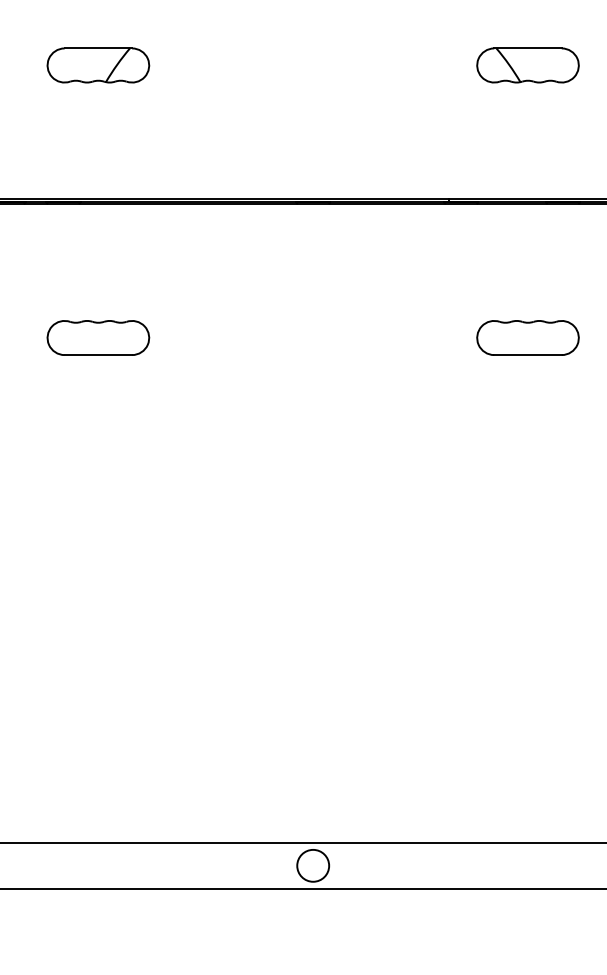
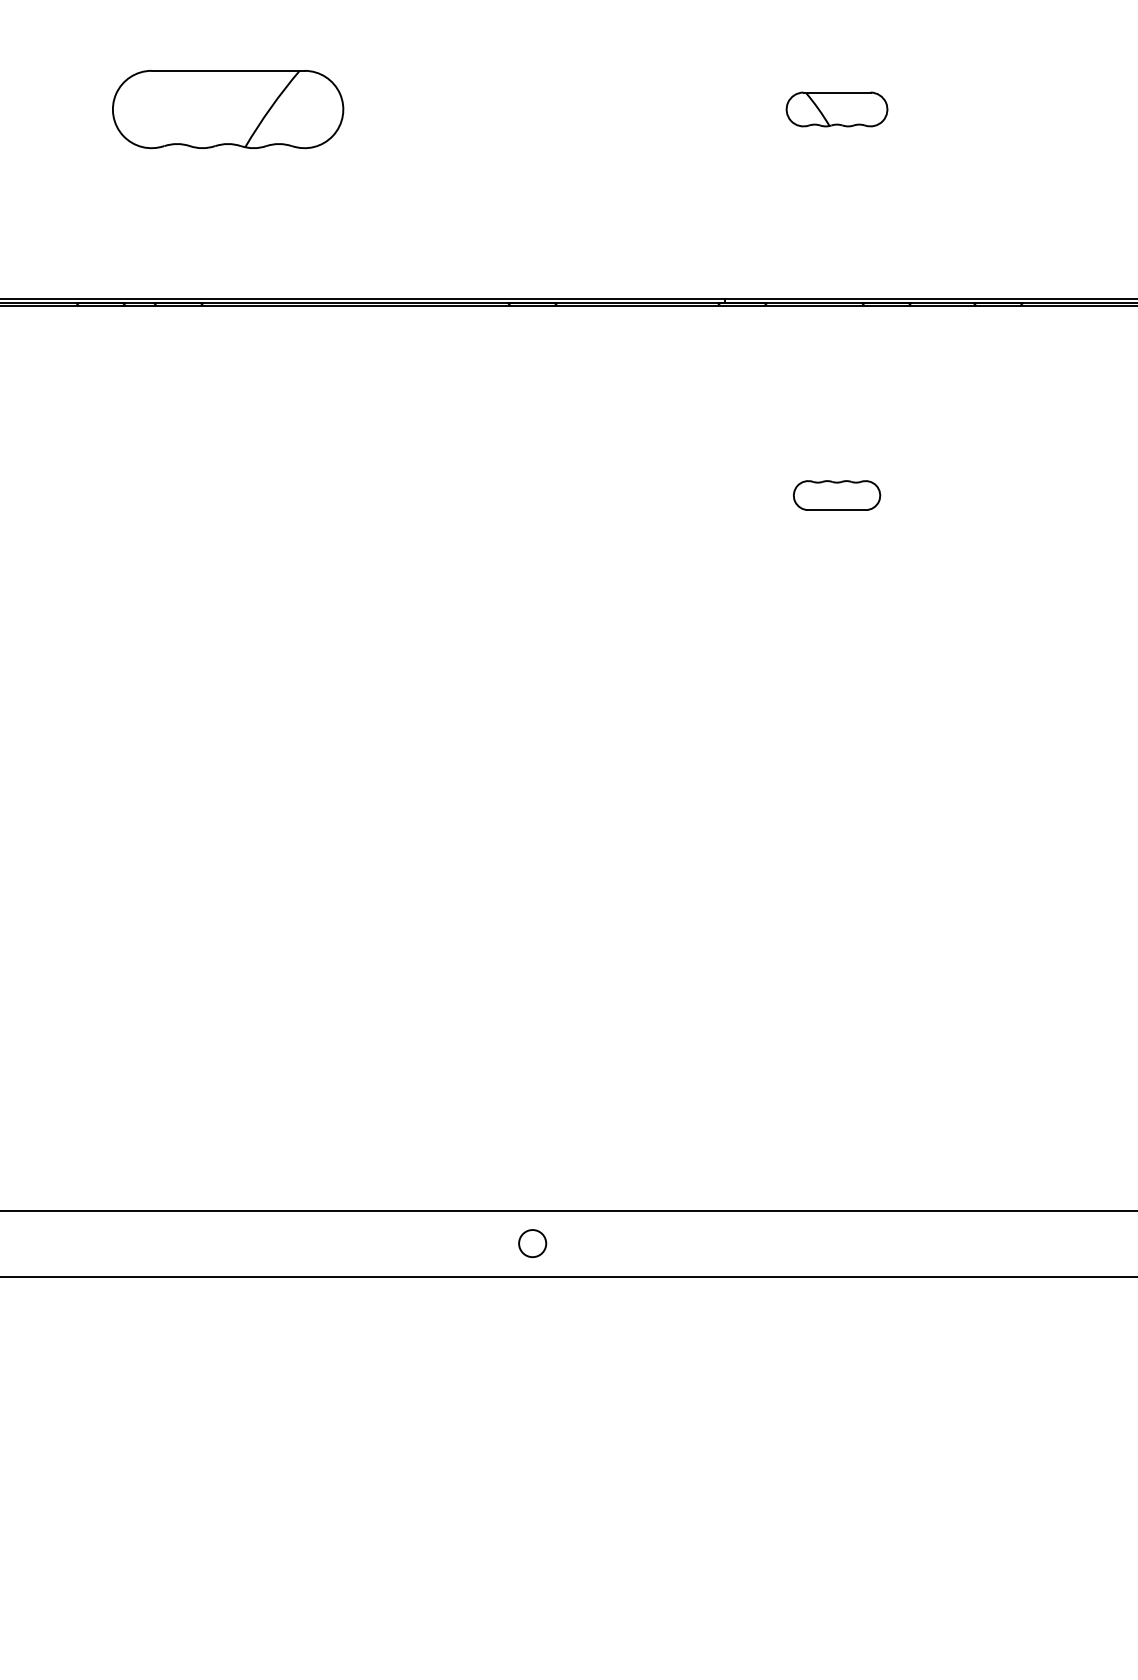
part: (98, 65) -> (228, 109), size x1.6
part: (527, 65) -> (836, 109), size x0.7
part: (98, 337) -> (228, 495), removed
part: (527, 337) -> (836, 495), size x0.6
circle: (313, 865) -> (532, 1243), size x0.6

